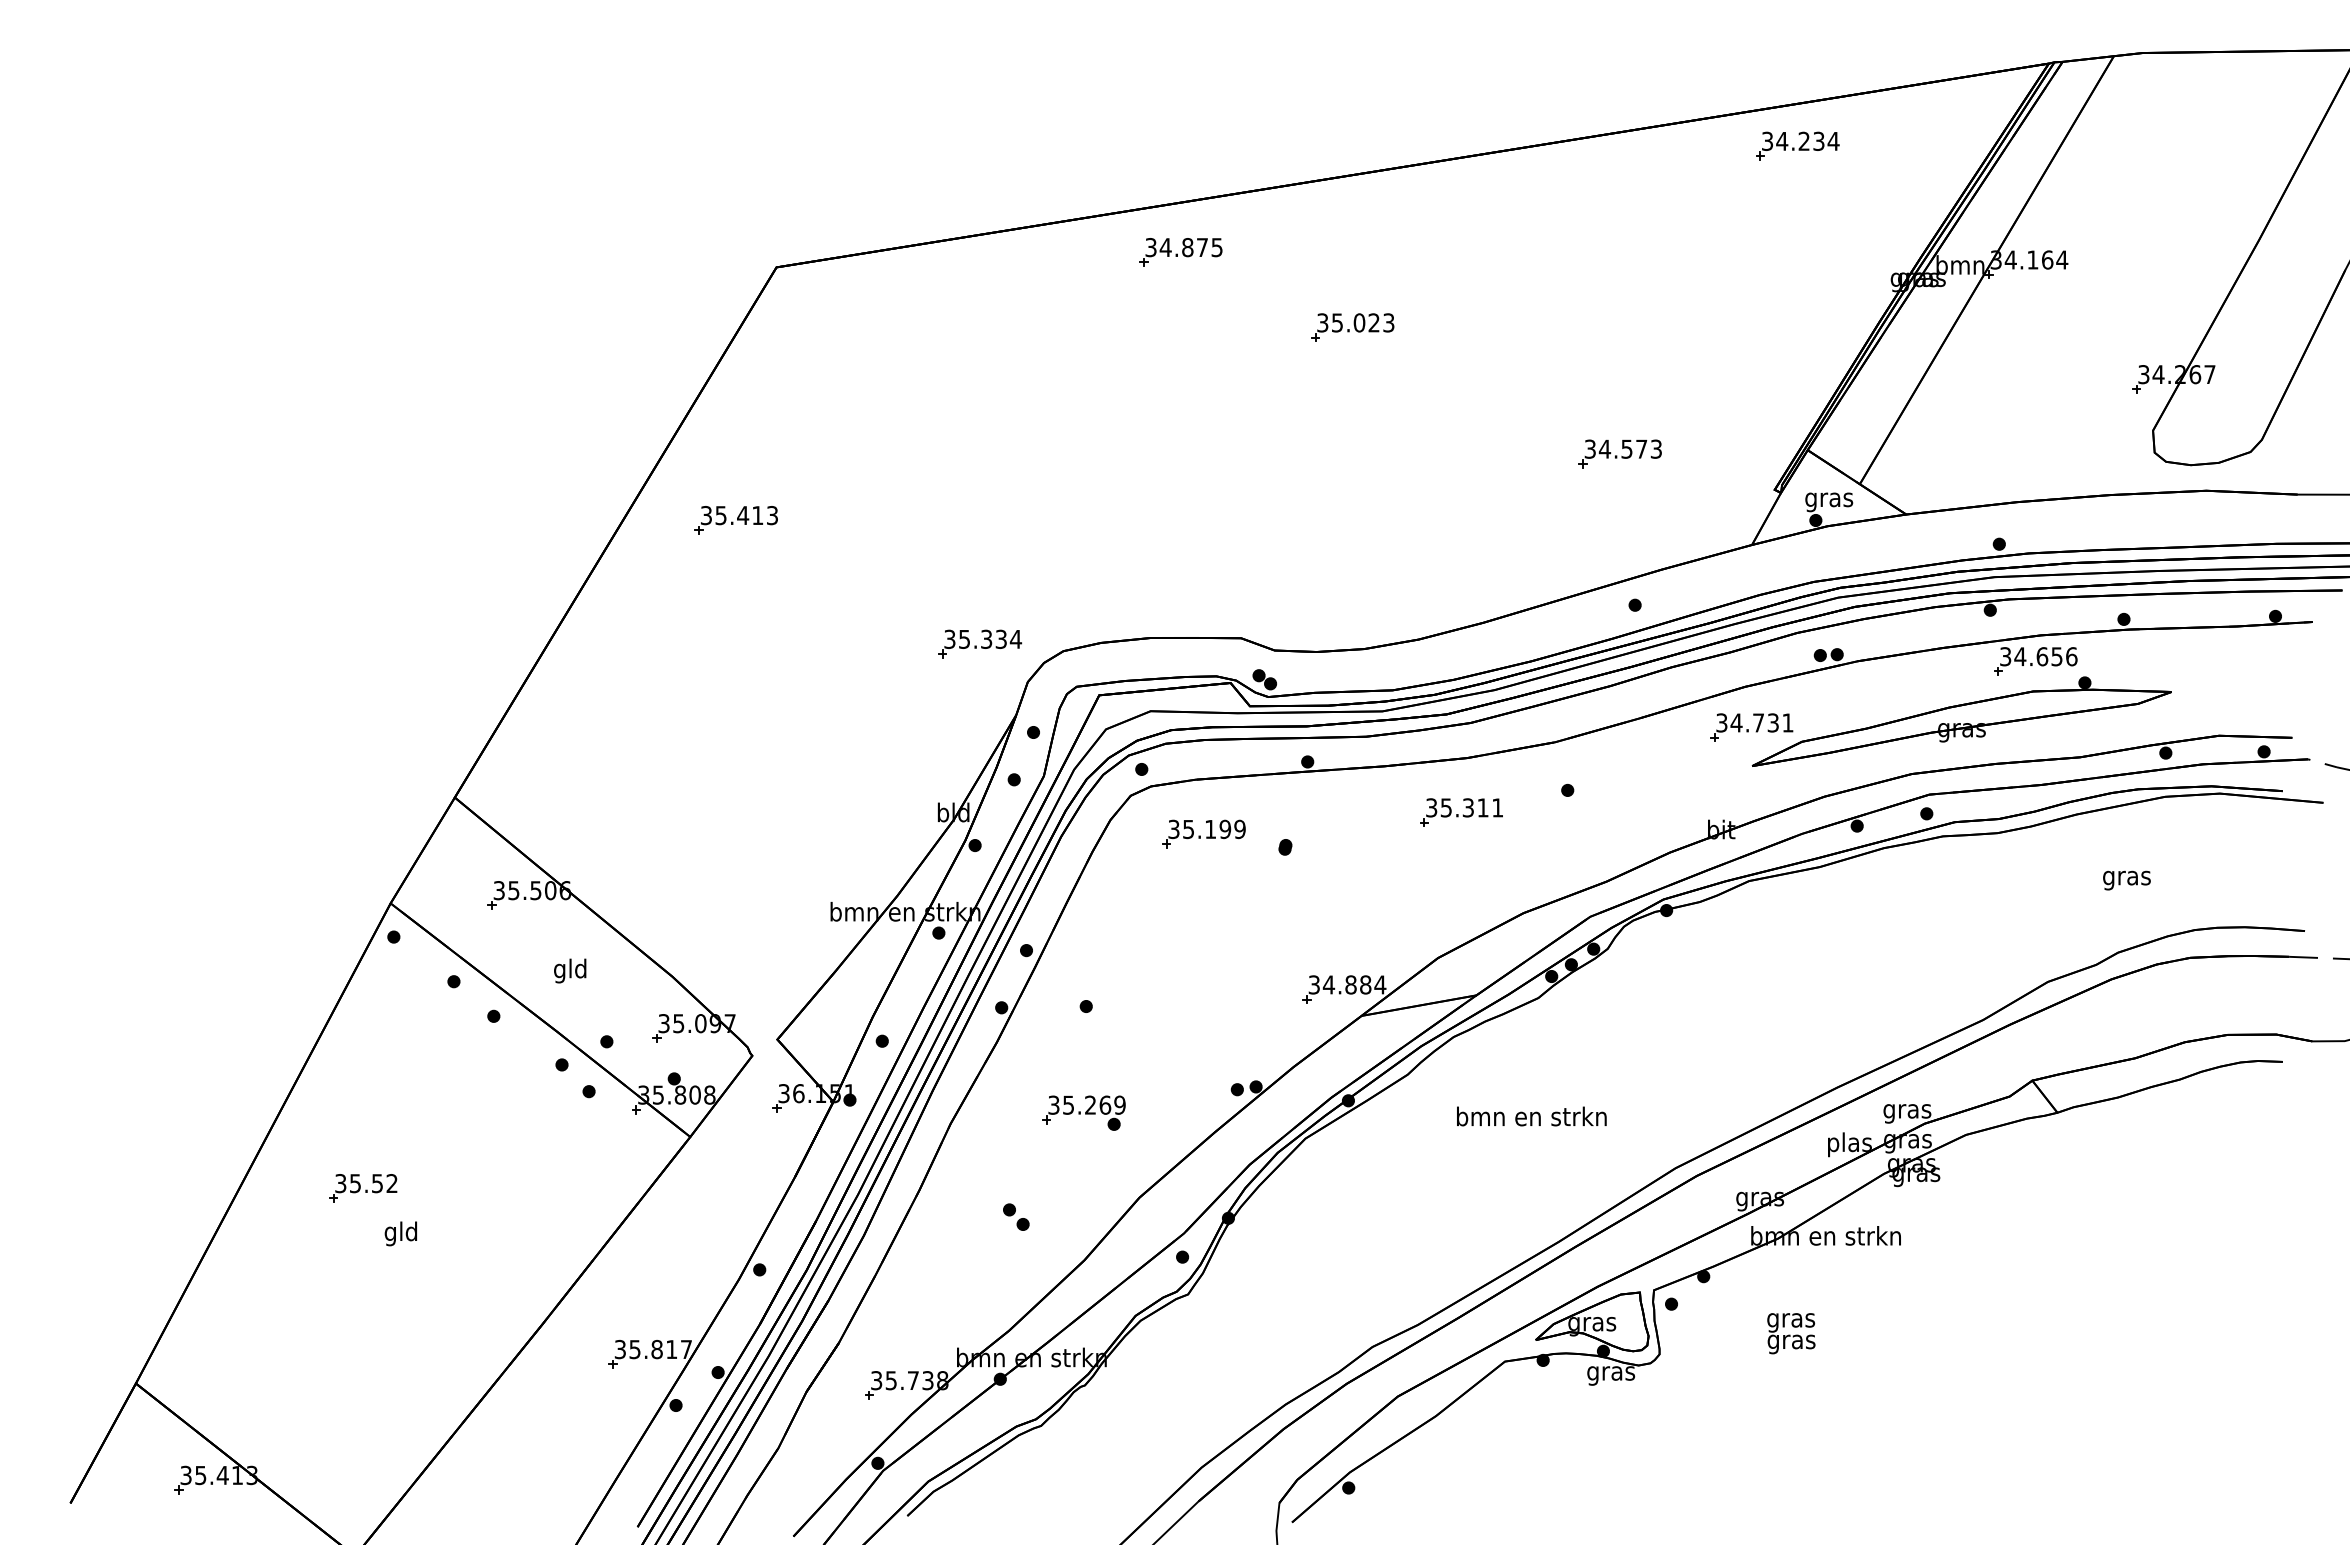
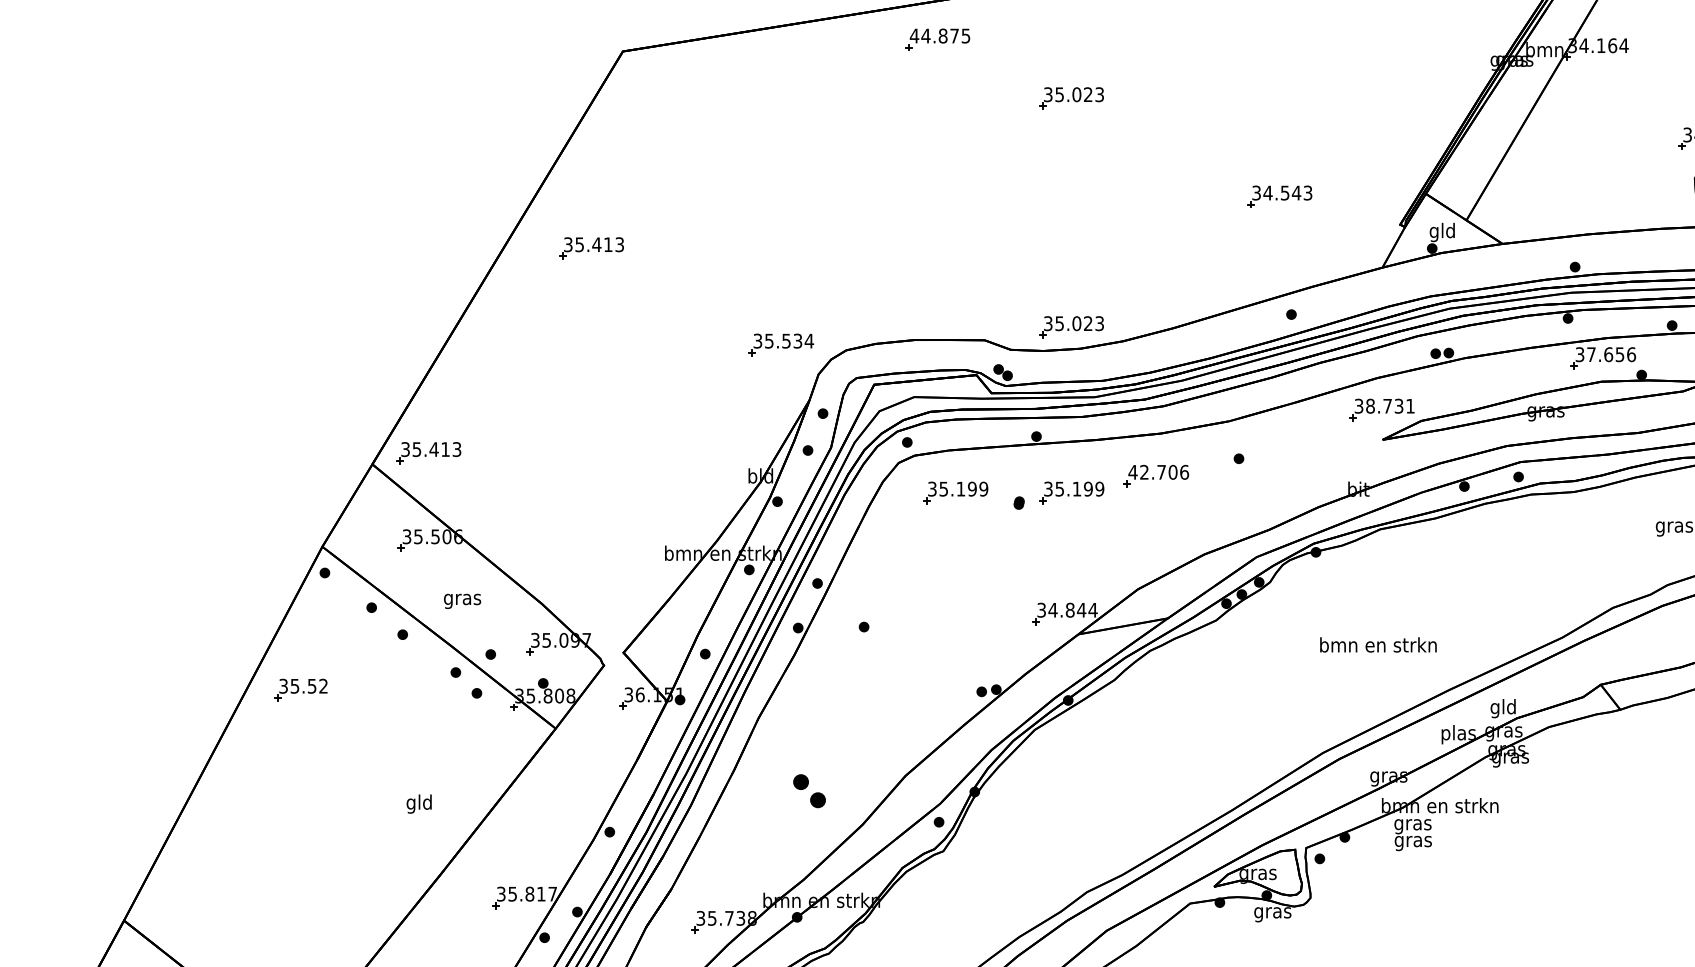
text: (1151, 247) -> (914, 36), 34.875 -> 44.875
text: (1641, 448) -> (1296, 192), 34.573 -> 34.543
text: (1829, 499) -> (1442, 232), gras -> gld
part: (1352, 621) -> (1071, 327), added
text: (986, 638) -> (786, 340), 35.334 -> 35.534
text: (2020, 656) -> (1591, 354), 34.656 -> 37.656
text: (1736, 722) -> (1370, 405), 34.731 -> 38.731
part: (526, 783) -> (428, 453), added
text: (1464, 807) -> (1158, 472), 35.311 -> 42.706
part: (1352, 833) -> (1071, 492), added
text: (570, 970) -> (462, 599), gld -> gras
text: (1365, 984) -> (1081, 609), 34.884 -> 34.844
text: (1907, 1111) -> (1503, 708), gras -> gld
part: (1083, 1112) -> (861, 709), removed
text: (1531, 1116) -> (1378, 644), moved
part: (363, 1188) -> (301, 690), moved
part: (1016, 1216) -> (809, 790), size x1.6
text: (400, 1233) -> (418, 803), moved
text: (1791, 1333) -> (1413, 834), moved

